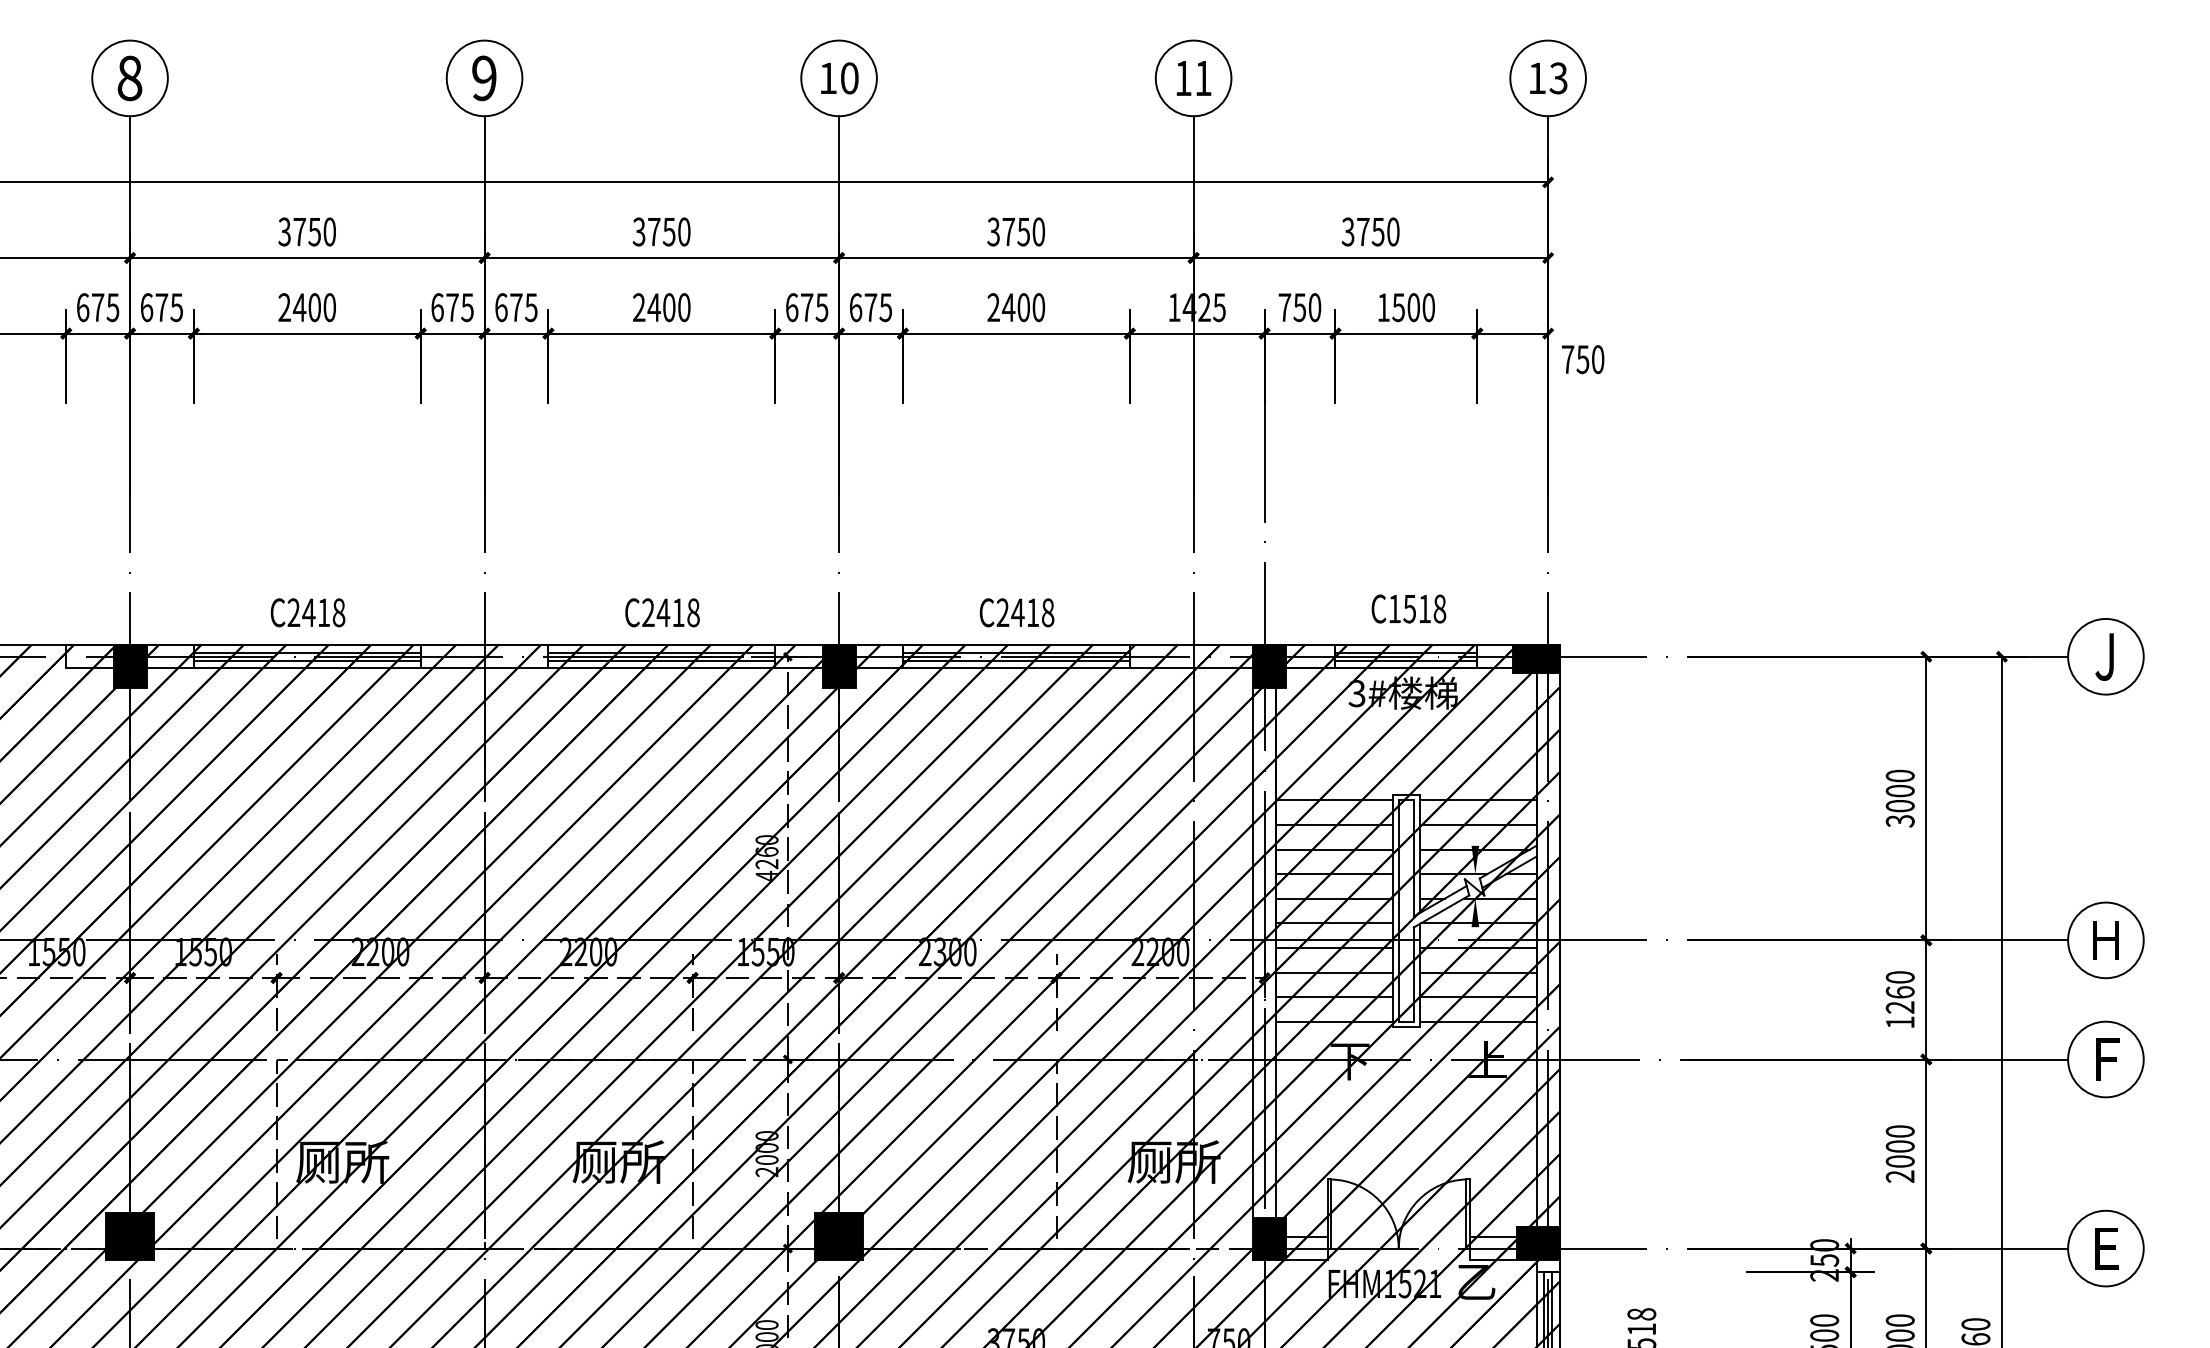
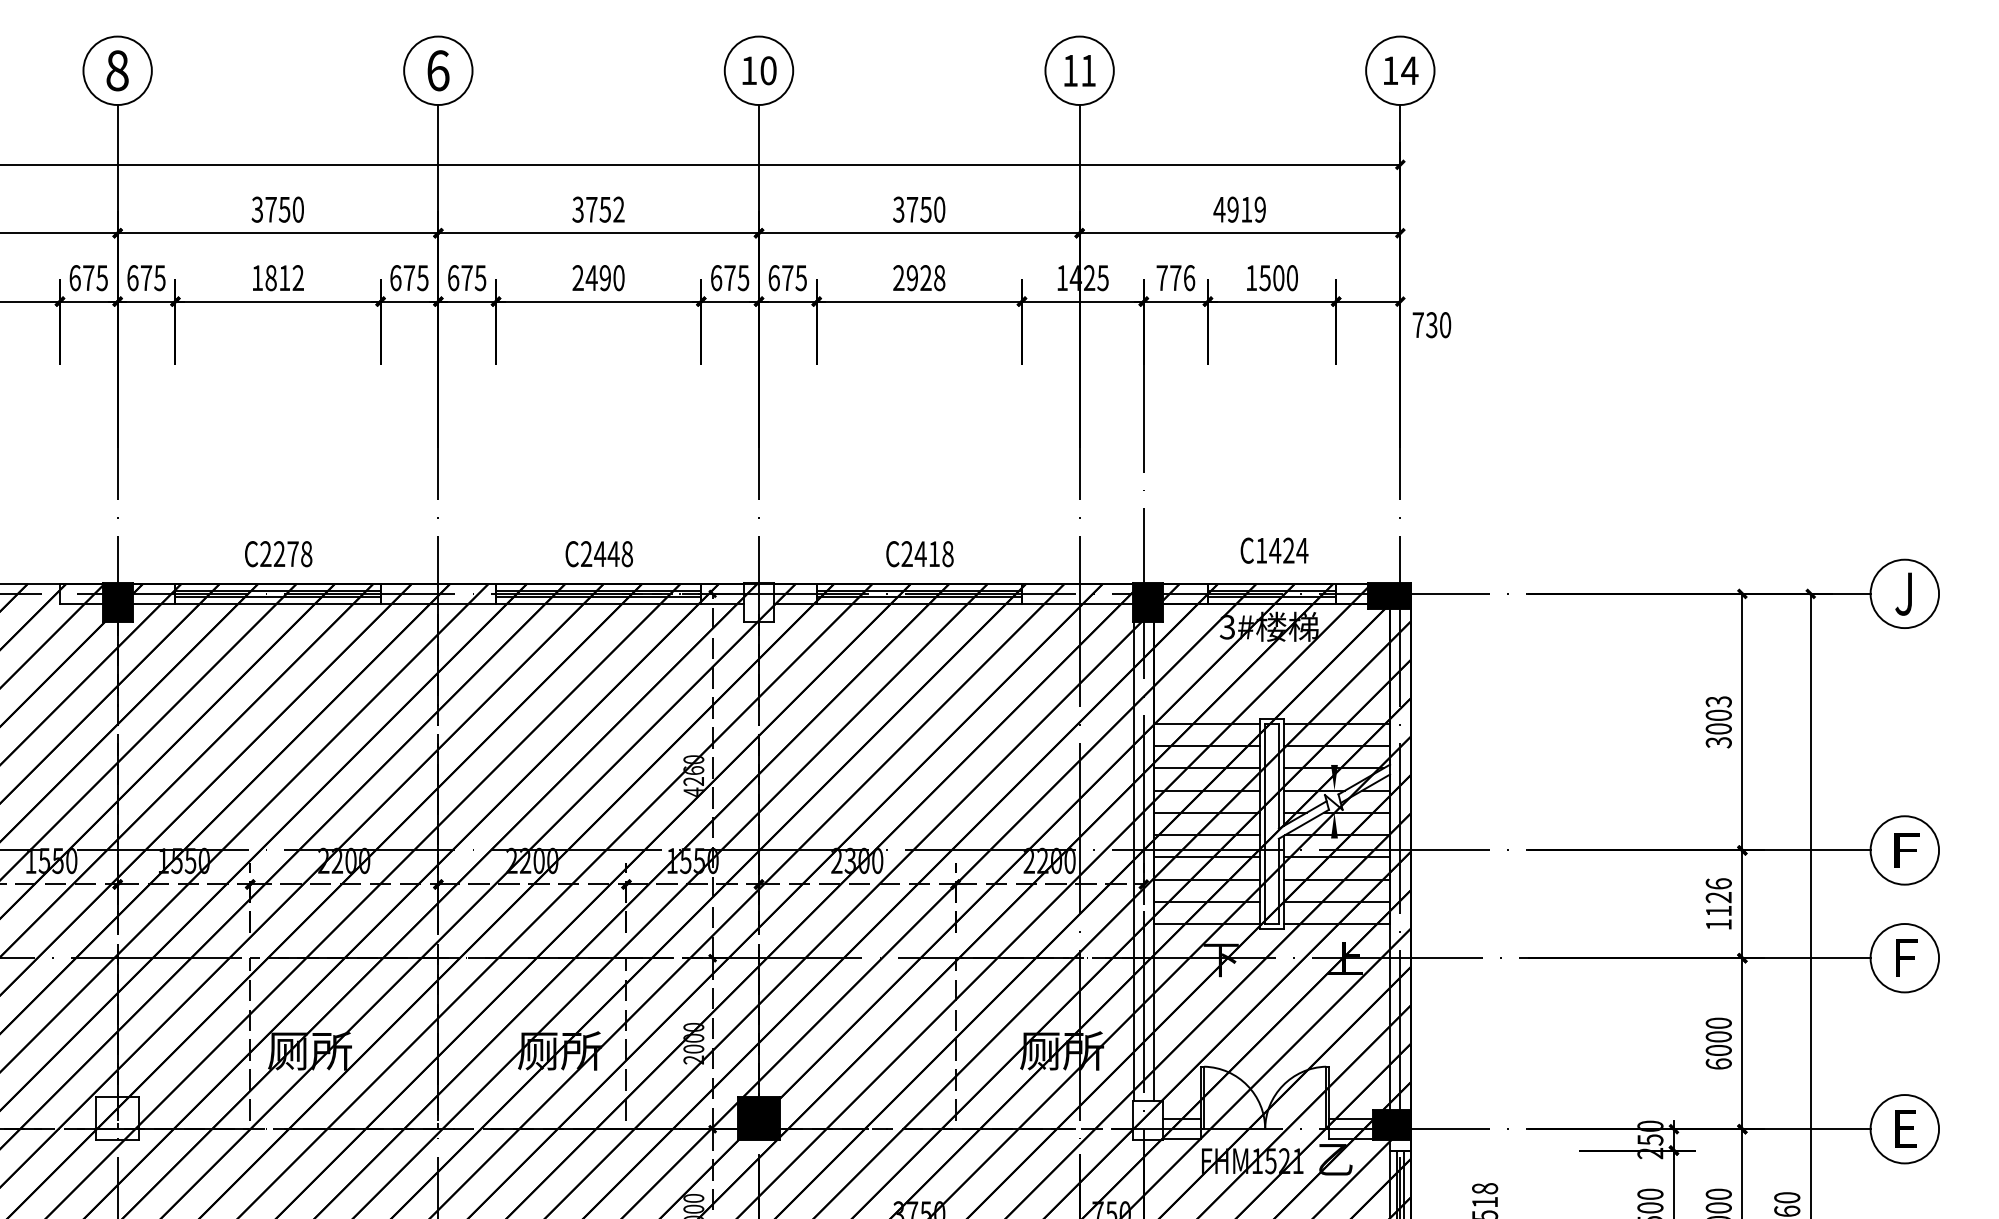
text: (484, 78) -> (438, 70), 9 -> 6
text: (1558, 78) -> (1409, 70), 13 -> 14
text: (683, 231) -> (618, 209), 3750 -> 3752
text: (1370, 231) -> (1239, 209), 3750 -> 4919
text: (306, 308) -> (277, 278), 2400 -> 1812
text: (668, 308) -> (604, 278), 2400 -> 2490
text: (1023, 308) -> (925, 278), 2400 -> 2928
text: (1307, 308) -> (1182, 278), 750 -> 776
text: (1582, 358) -> (1431, 324), 750 -> 730
text: (1424, 608) -> (1288, 550), C1518 -> C1424
text: (315, 612) -> (285, 553), C2418 -> C2278
text: (678, 612) -> (613, 553), C2418 -> C2448
fill: (838, 666) -> (758, 602), removed
text: (1899, 775) -> (1718, 701), 3000 -> 3003
text: (2107, 940) -> (1906, 850), H -> F
text: (1899, 992) -> (1718, 897), 1260 -> 1126
text: (1899, 1175) -> (1718, 1063), 2000 -> 6000
fill: (129, 1236) -> (117, 1118), removed
fill: (1269, 1238) -> (1148, 1120), removed

